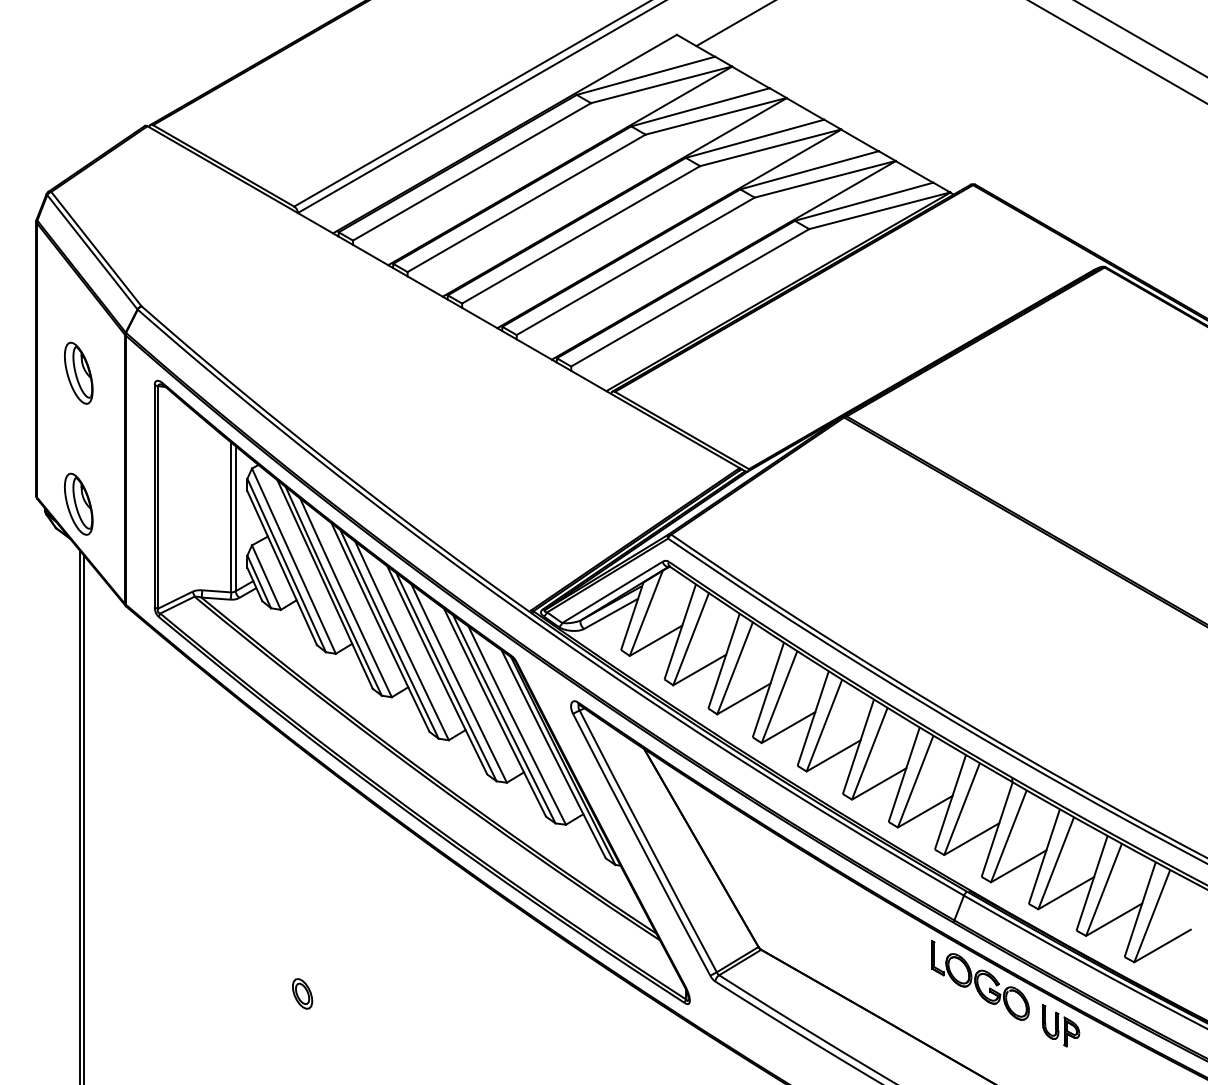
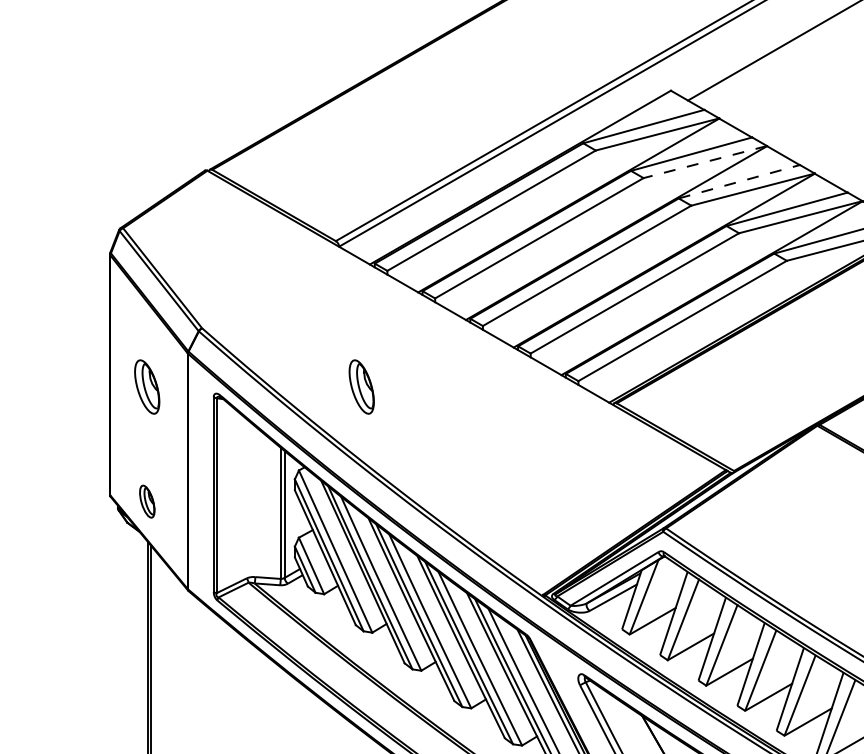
line: (716, 116) -> (705, 162), solid -> dashed
line: (755, 138) -> (739, 181), solid -> dashed
part: (323, 372) -> (361, 386), added
part: (78, 503) -> (146, 501), size x0.6

